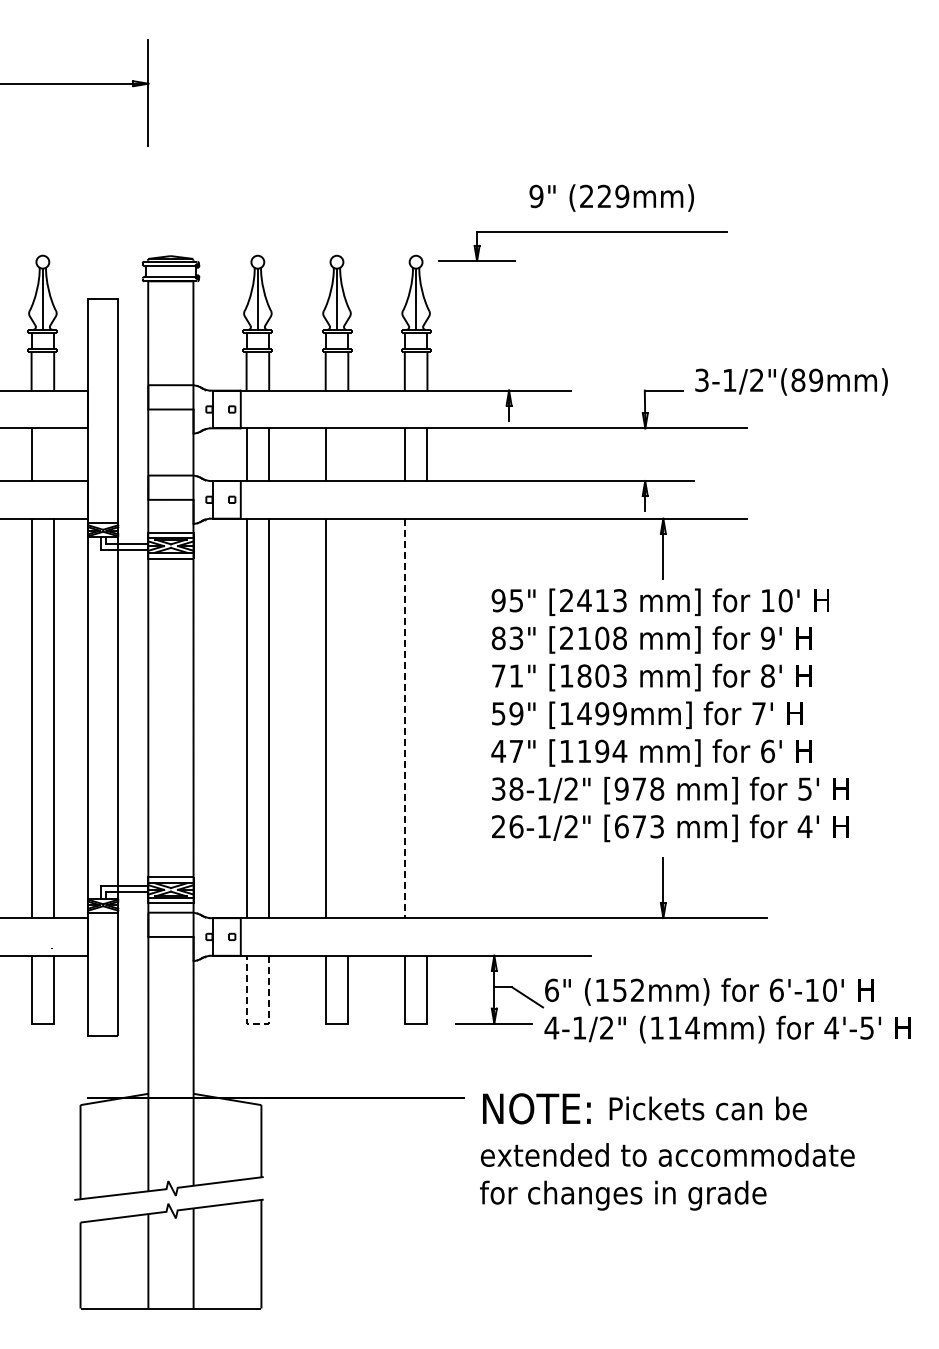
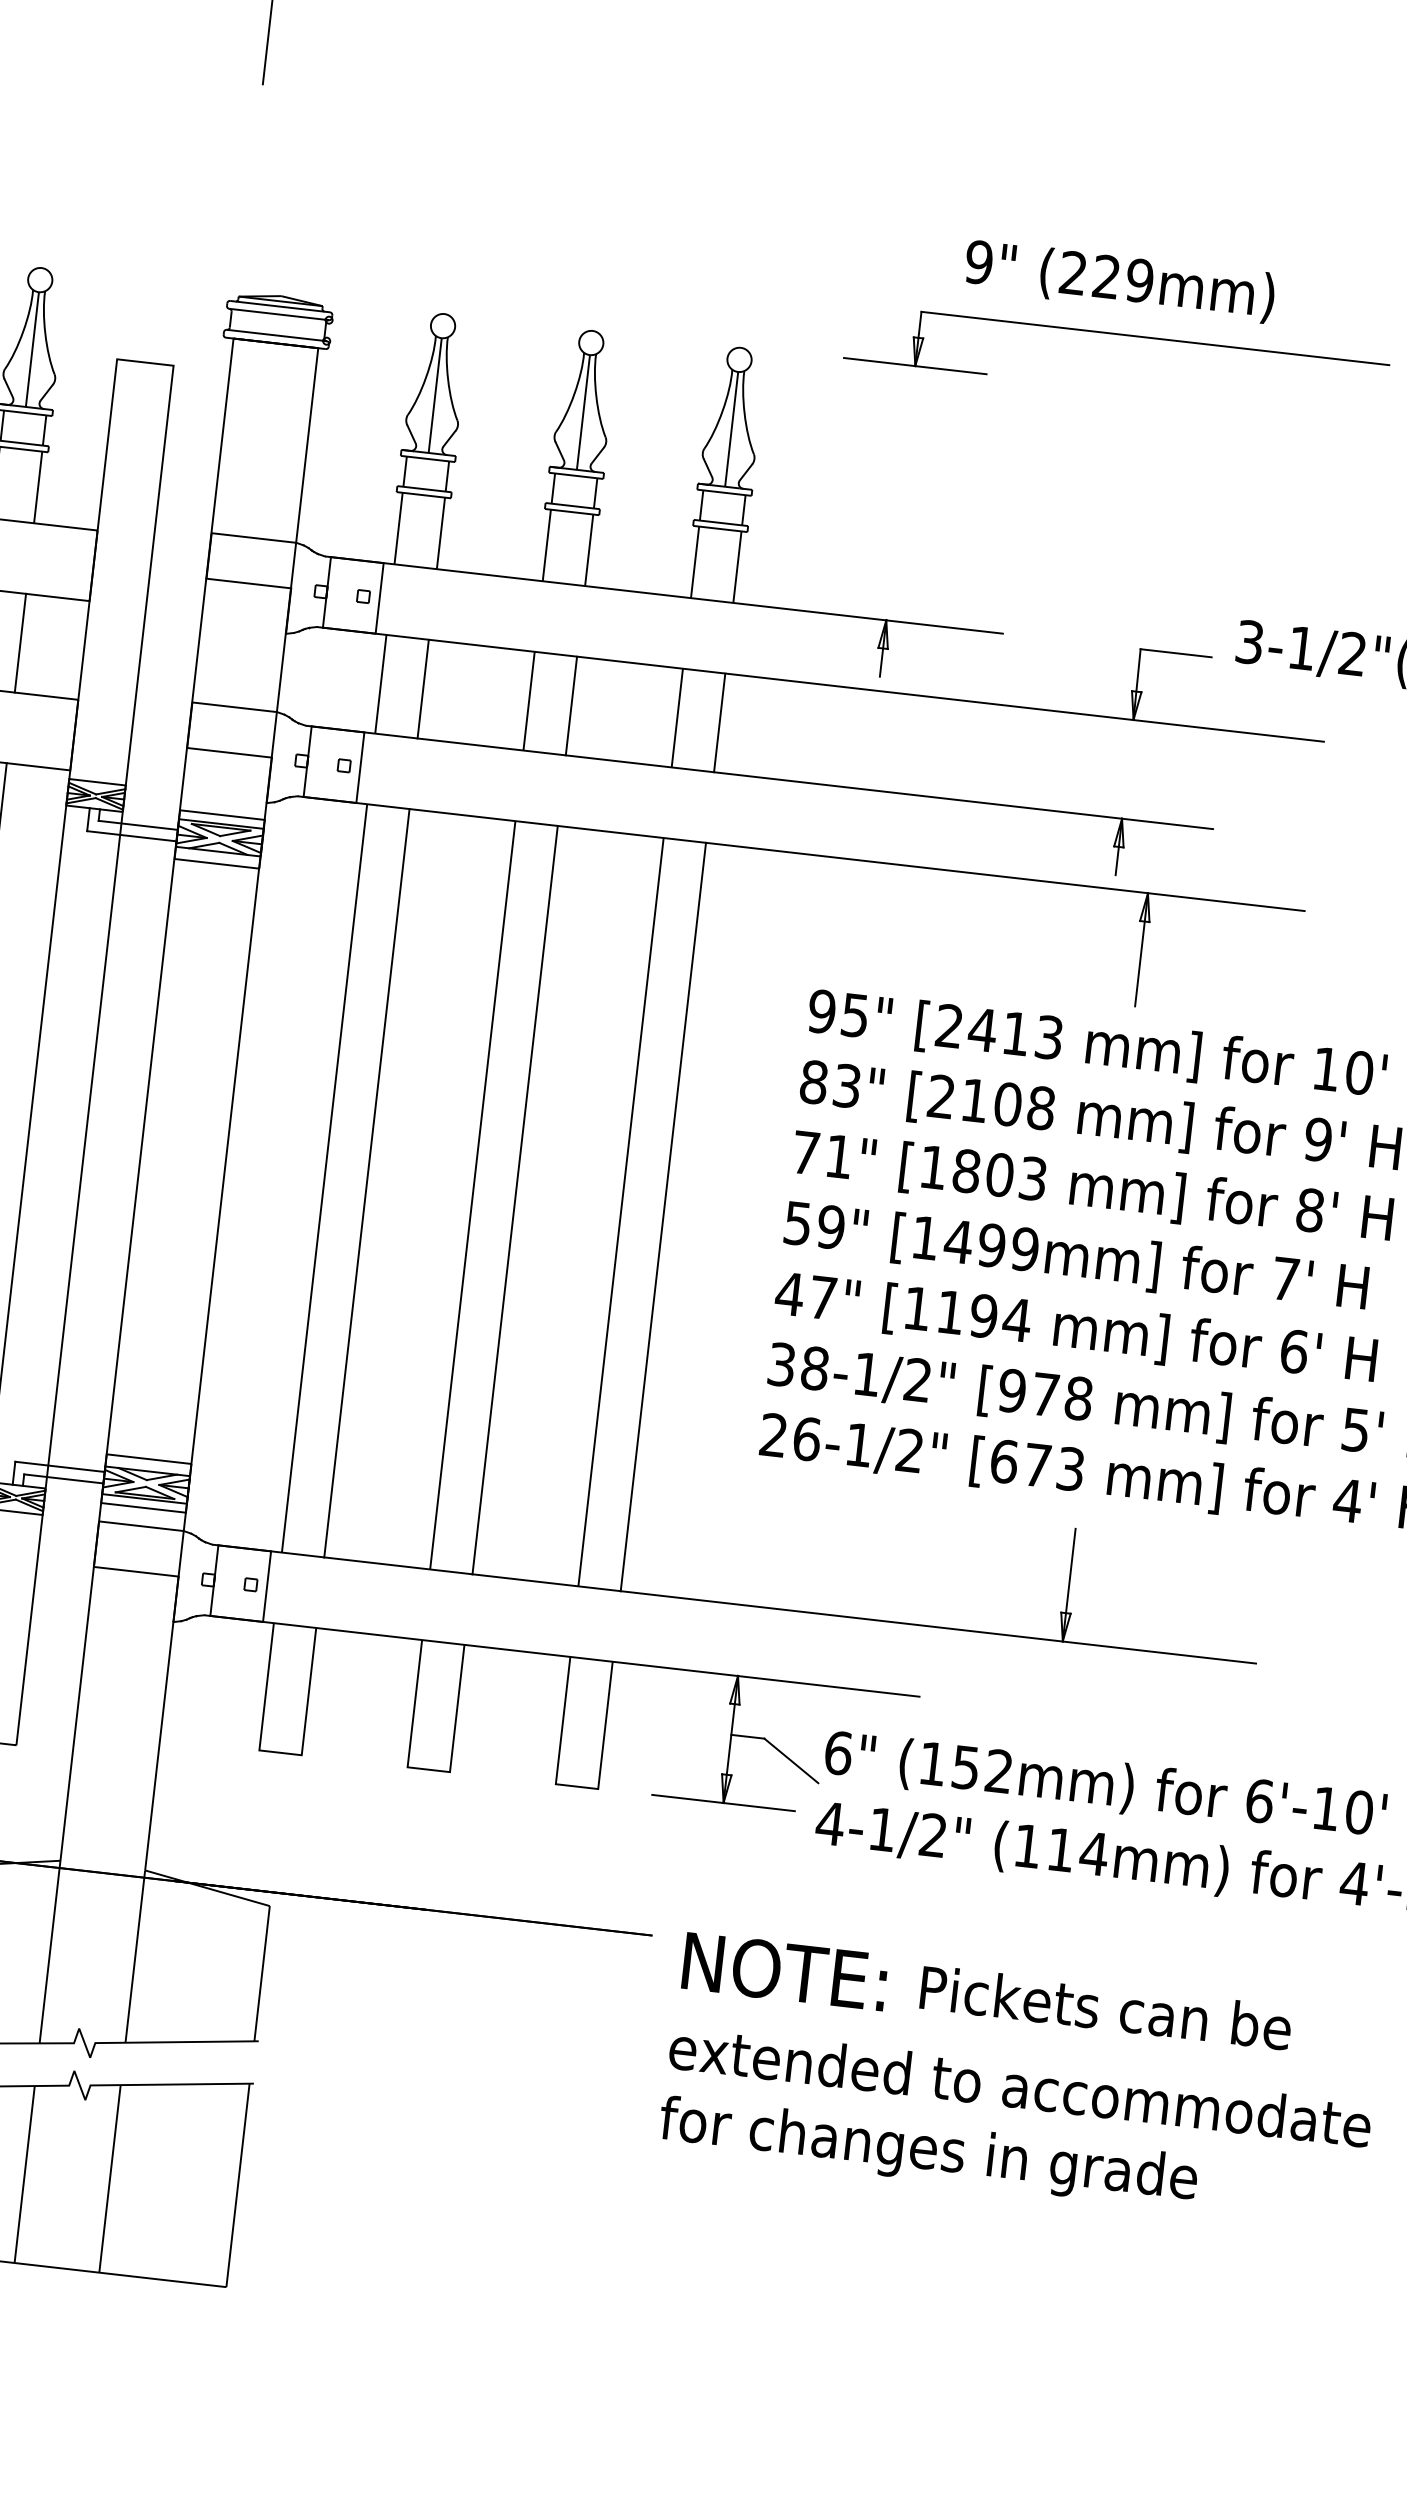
part: (582, 232) -> (1118, 335), moved
line: (54, 454) -> (21, 642), added
line: (348, 454) -> (571, 705), added
line: (348, 718) -> (515, 1200), added
line: (404, 718) -> (620, 1212), dashed -> solid
line: (427, 718) -> (663, 1217), added
line: (257, 1023) -> (279, 1752), dashed -> solid

